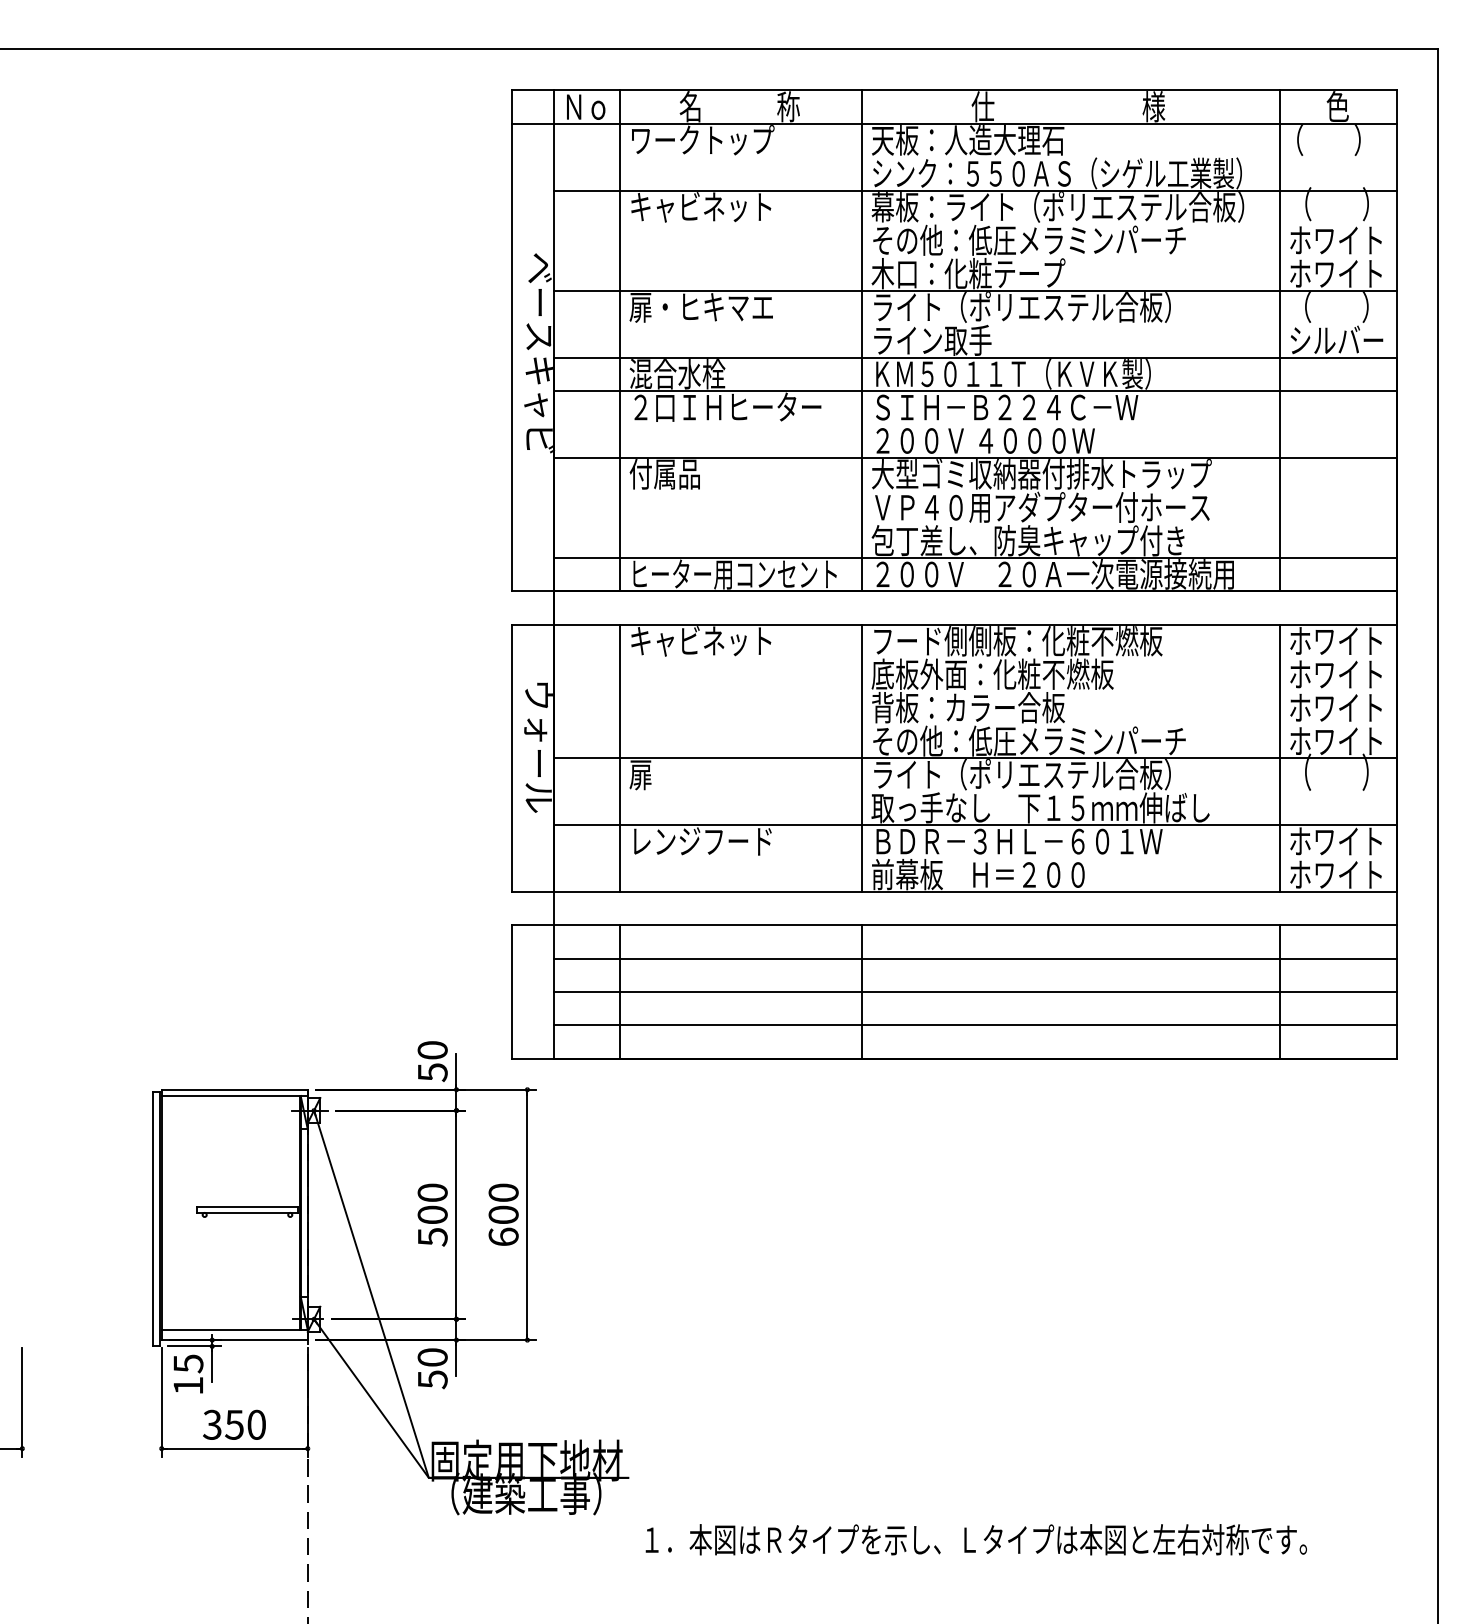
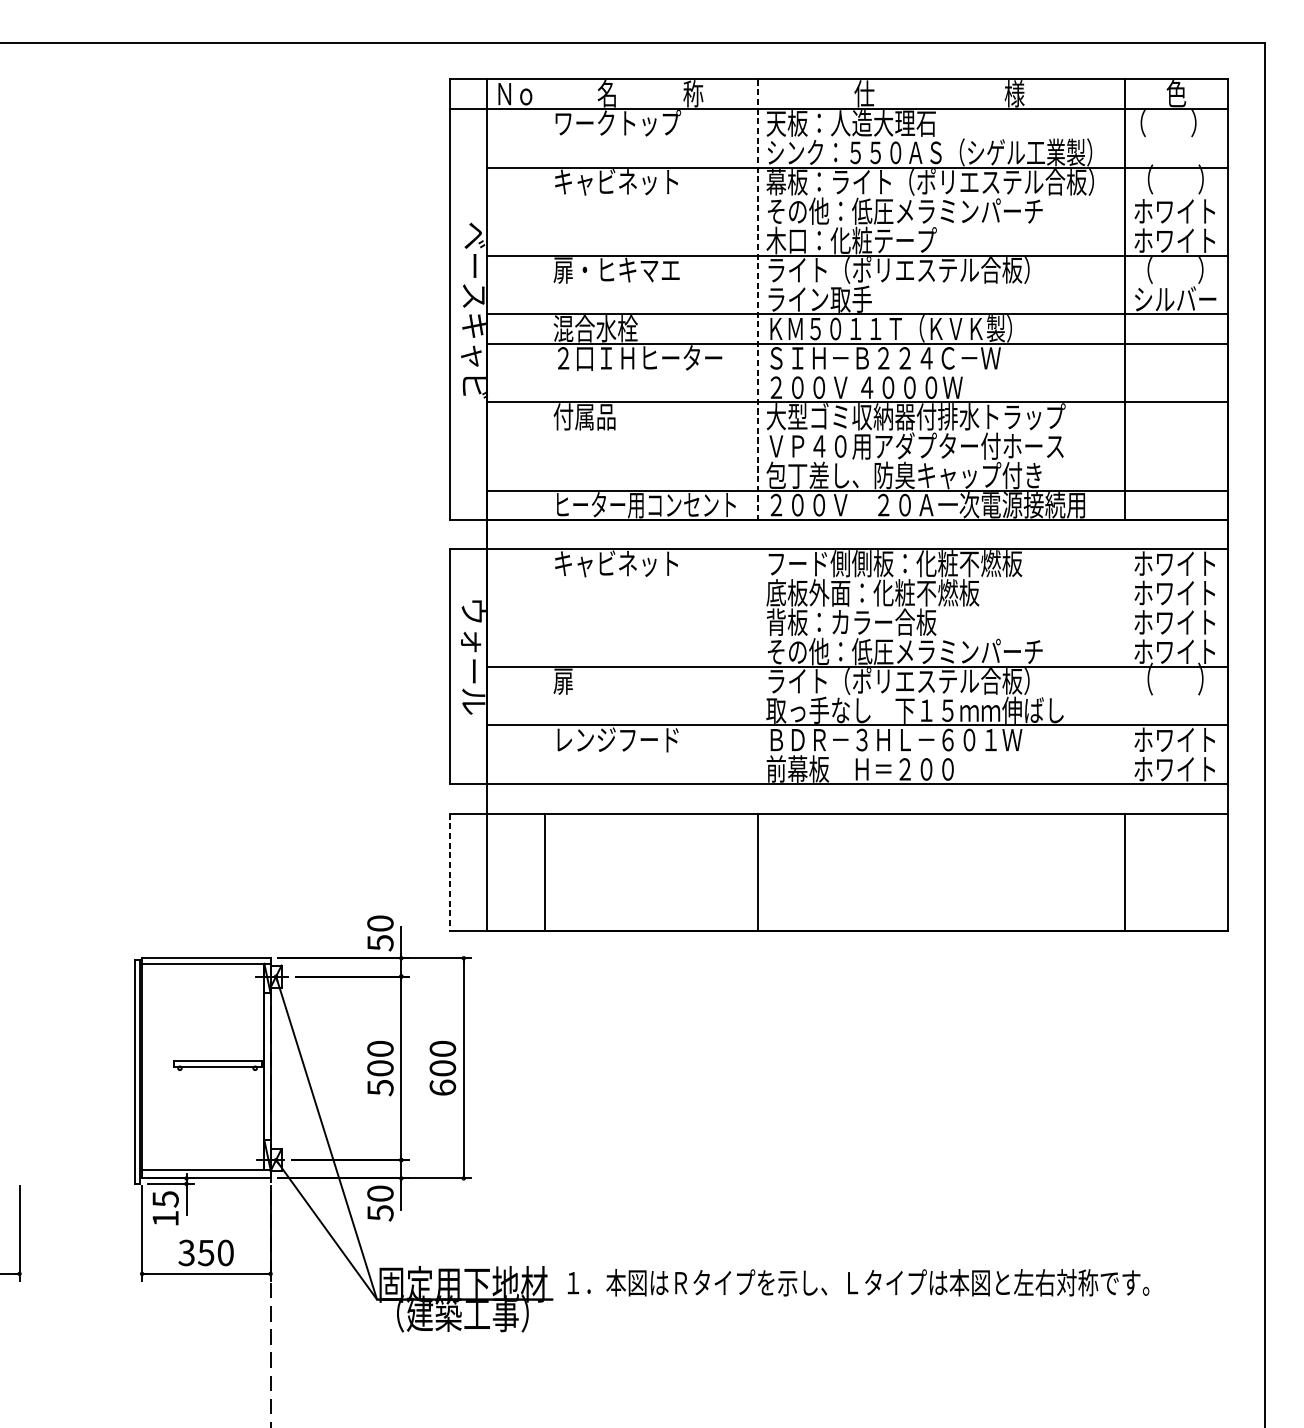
line: (620, 340) -> (545, 299), removed
line: (862, 341) -> (758, 300), solid -> dashed
line: (620, 757) -> (545, 666), removed
line: (862, 757) -> (758, 666), removed
line: (1279, 757) -> (1125, 666), removed
line: (974, 958) -> (856, 842), removed
line: (511, 991) -> (449, 871), solid -> dashed
line: (974, 991) -> (856, 871), removed
line: (974, 1025) -> (856, 901), removed
text: (975, 1539) -> (857, 1282), moved

